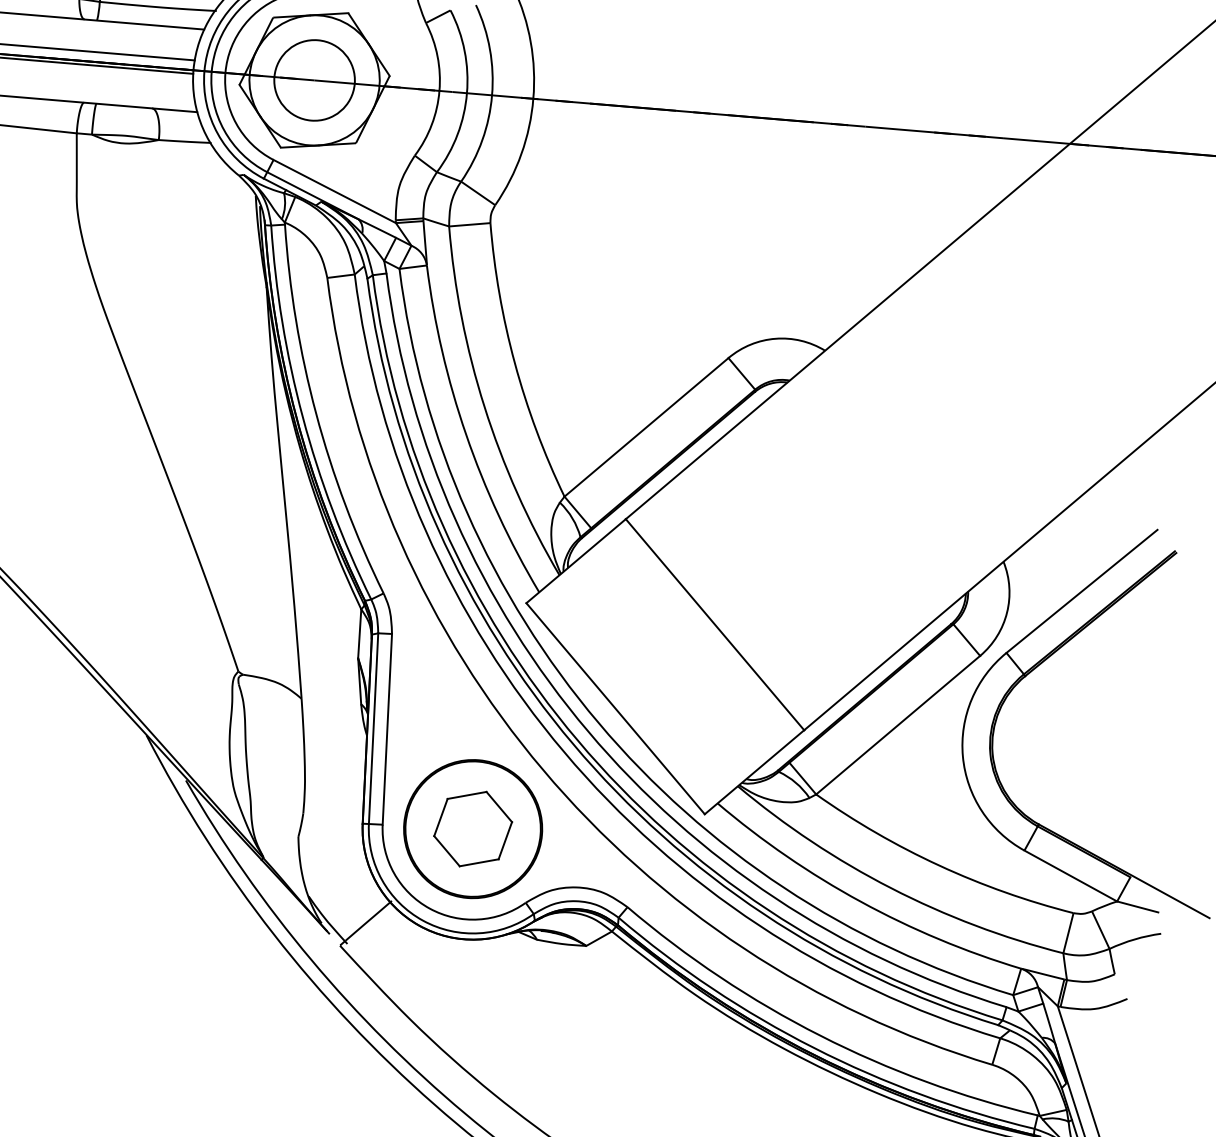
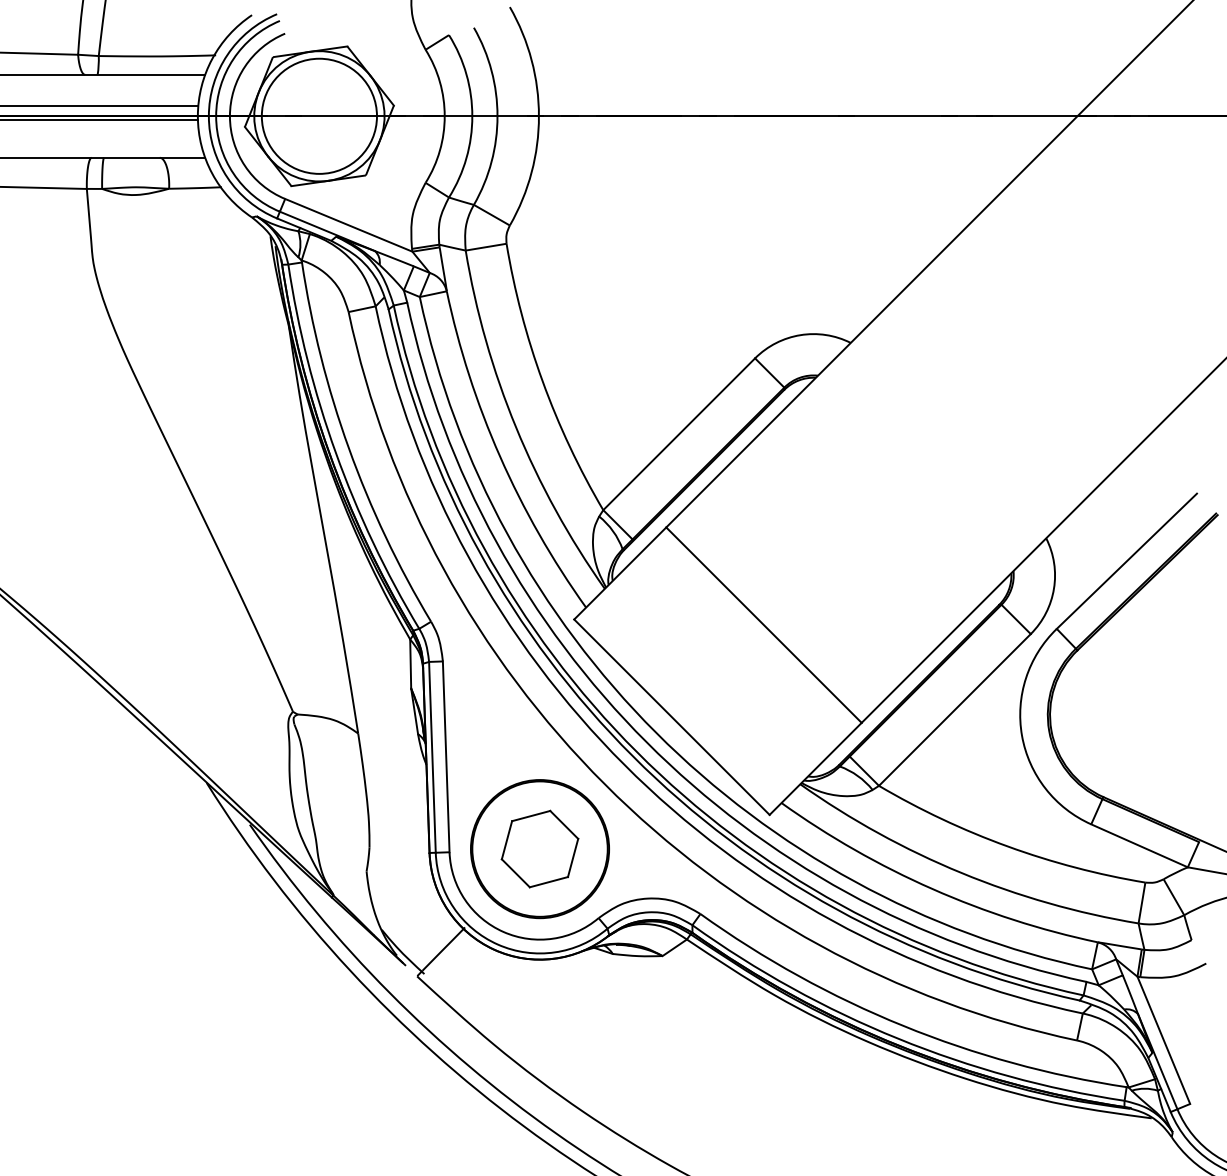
circle: (314, 79) -> (319, 115), size x1.43

